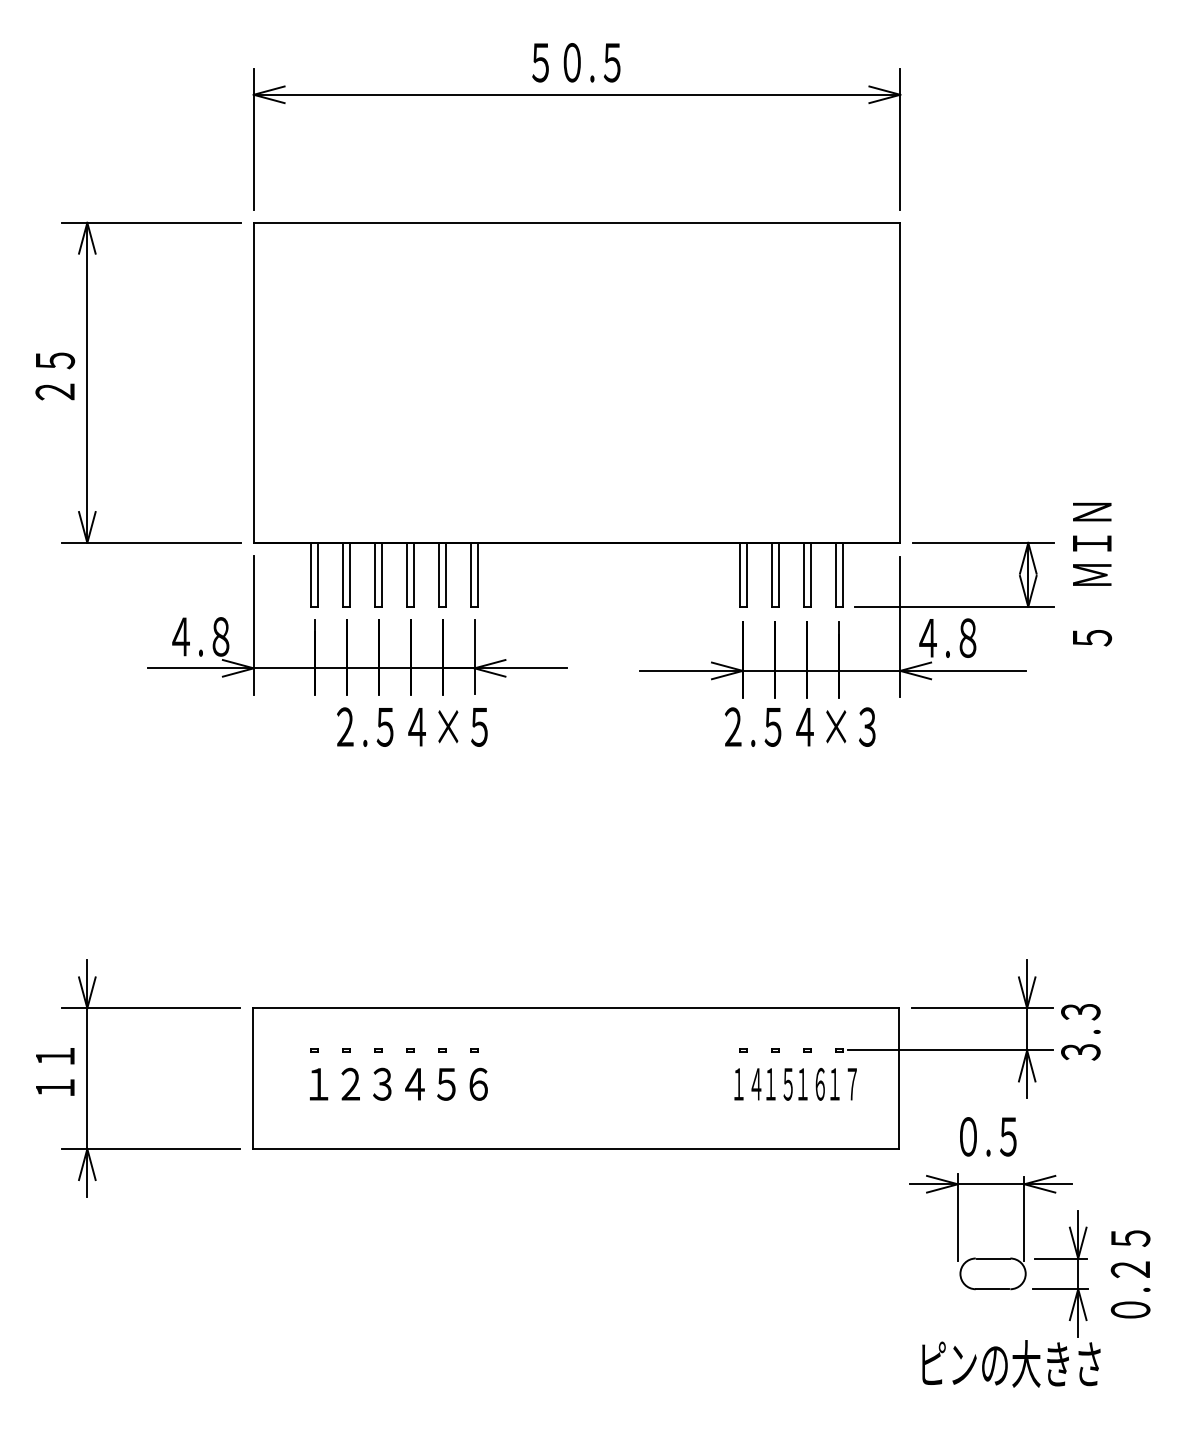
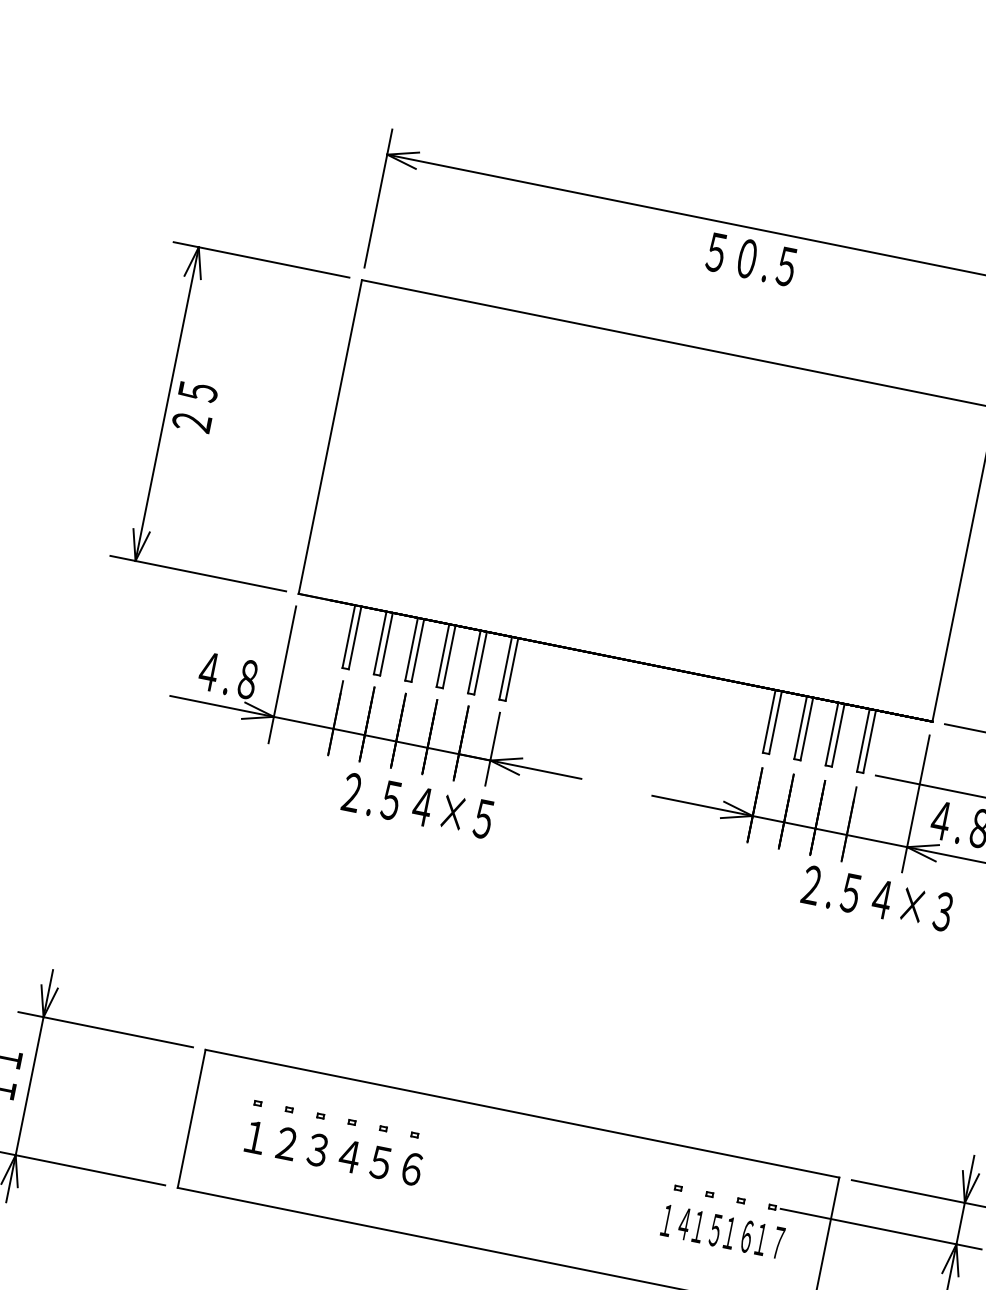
text: (576, 62) -> (751, 259), moved
text: (55, 376) -> (195, 407), moved
text: (800, 726) -> (877, 897), moved

